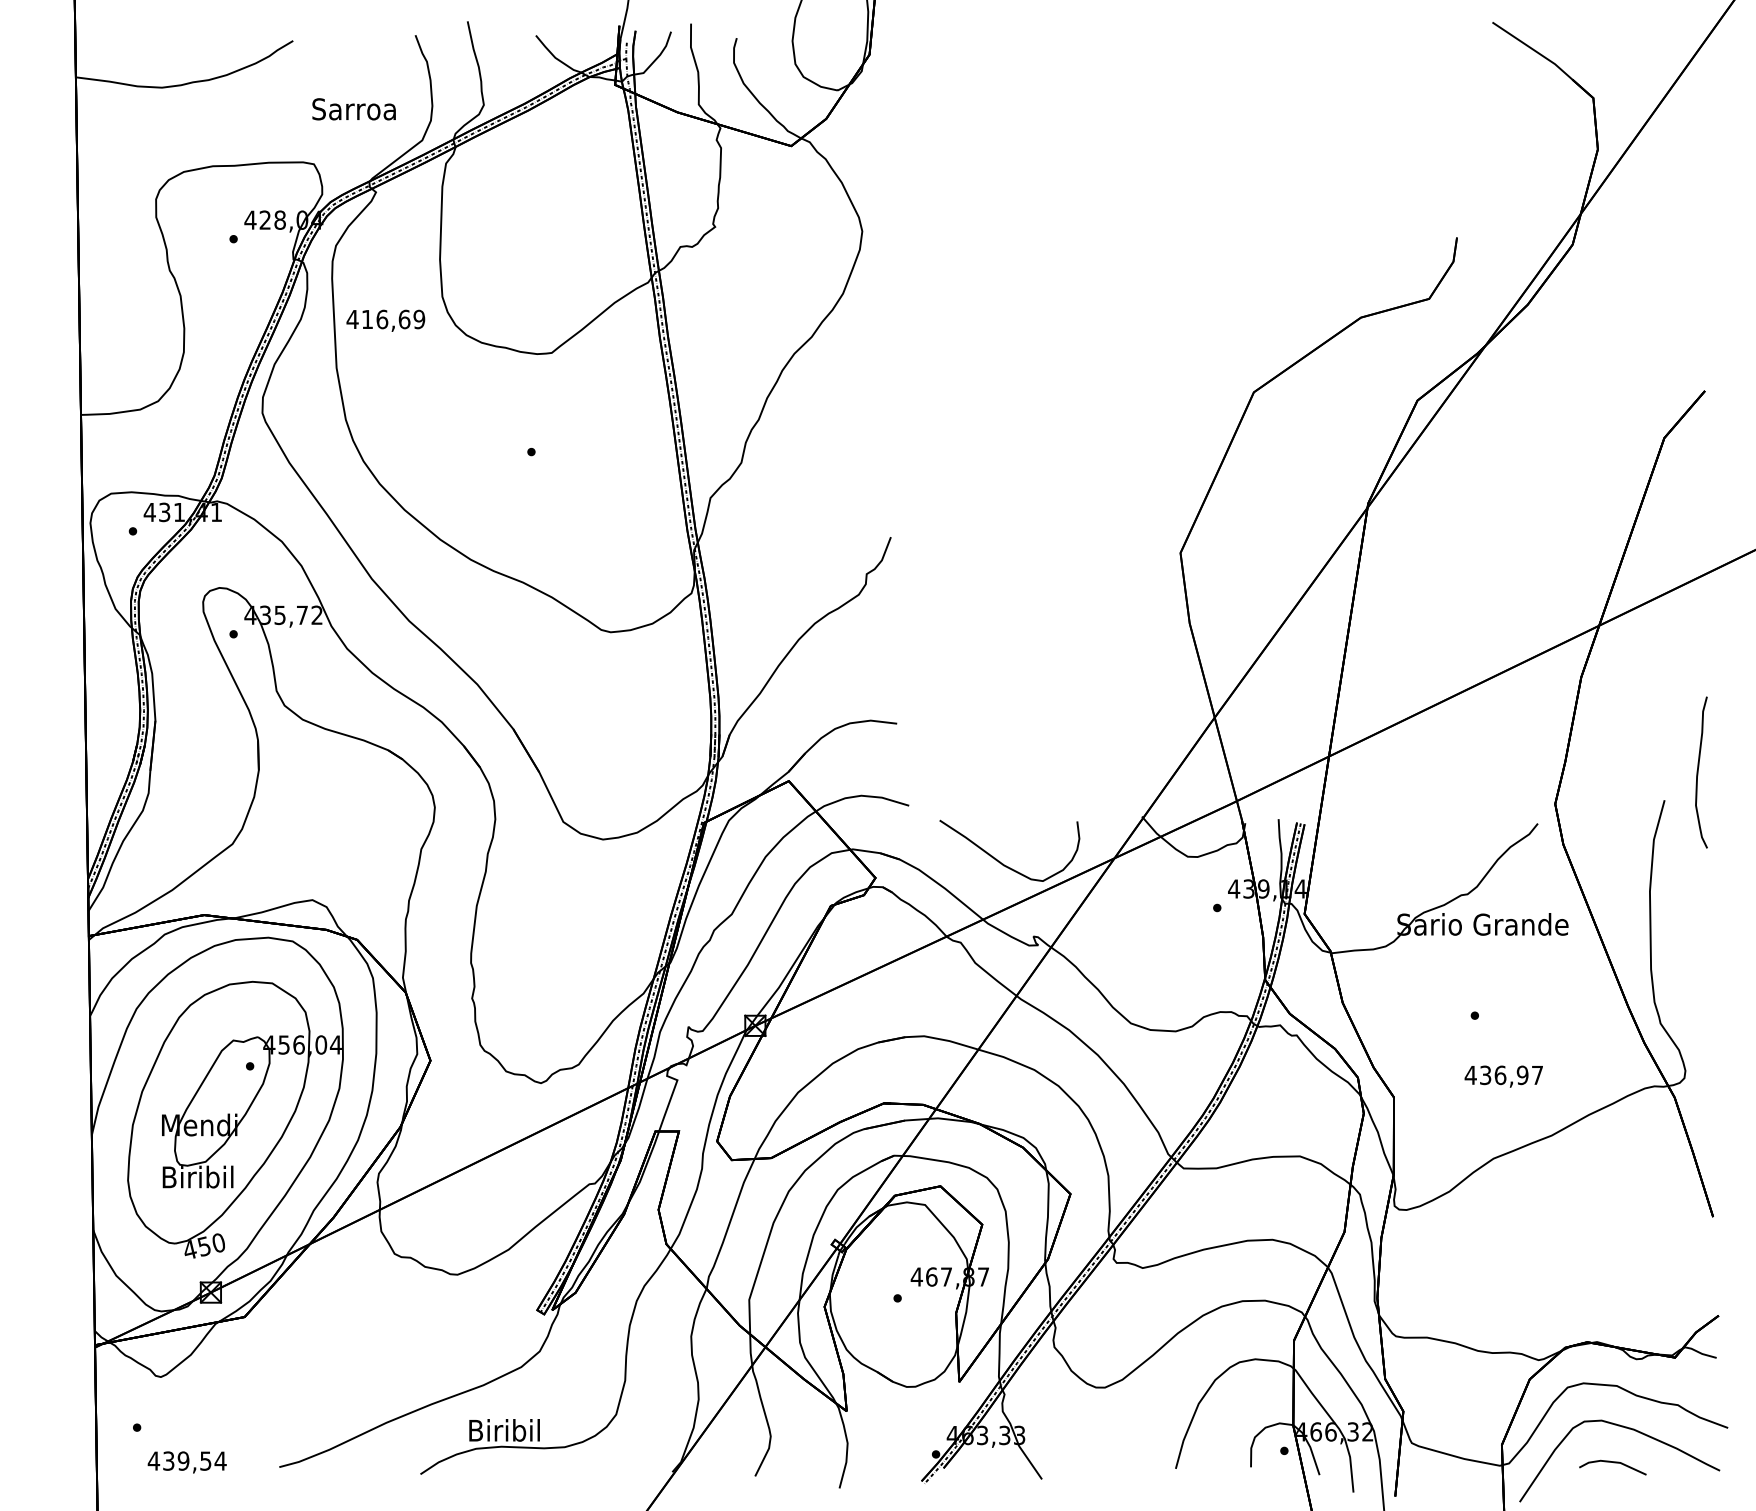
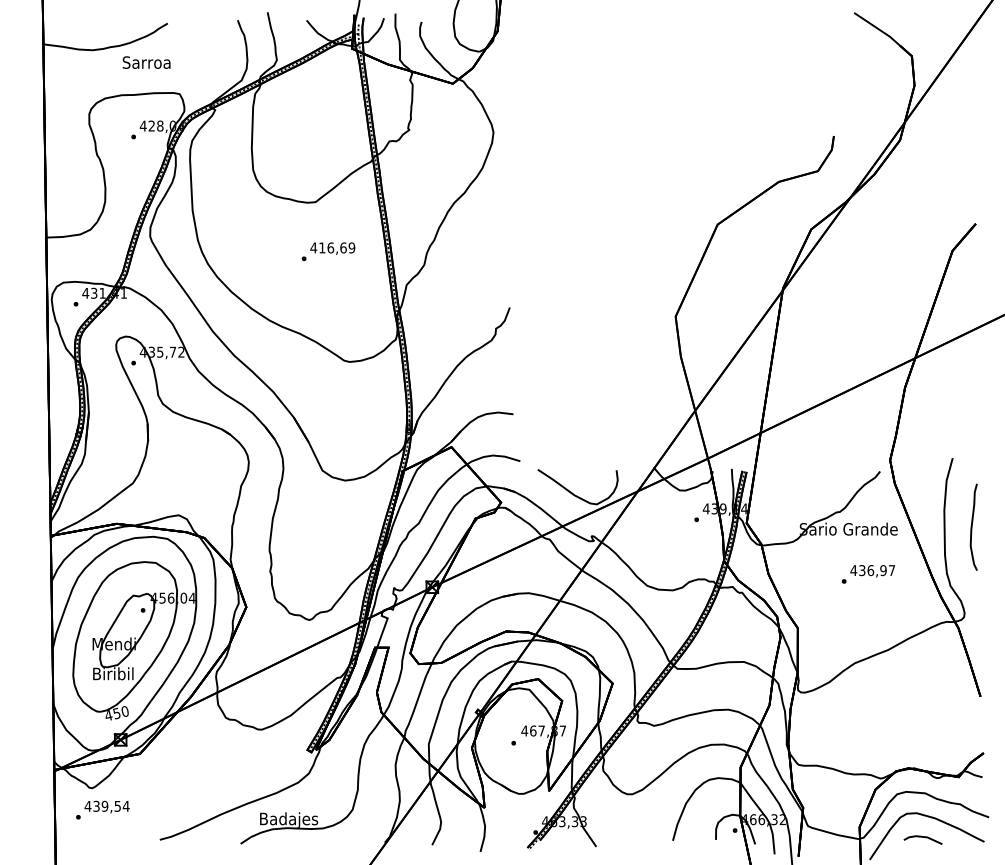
text: (353, 109) -> (146, 62), moved
text: (385, 320) -> (332, 248), moved
curve: (1699, 771) -> (972, 526), moved
text: (1503, 1076) -> (872, 571), moved
text: (505, 1431) -> (289, 819), Biribil -> Badajes
text: (186, 1461) -> (106, 806), moved

